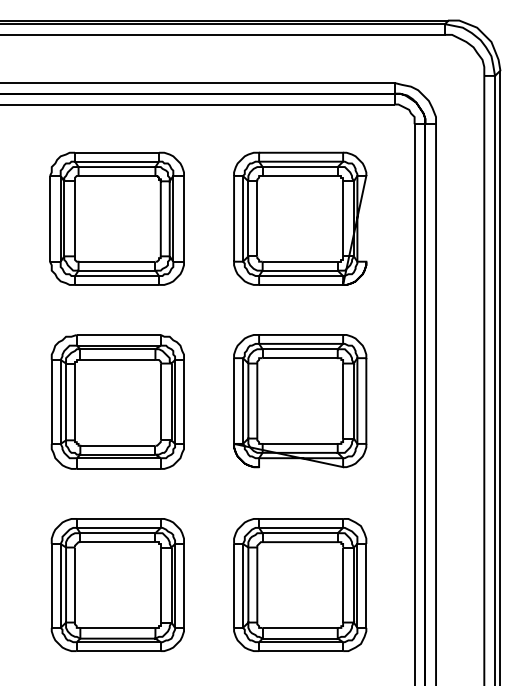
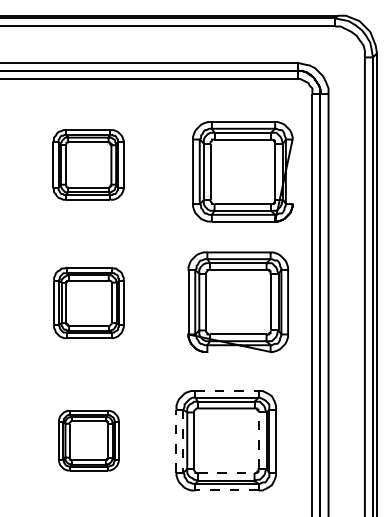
part: (116, 218) -> (87, 164), size x0.7
part: (300, 218) -> (243, 171), moved
part: (117, 401) -> (88, 302), size x0.7
part: (300, 401) -> (238, 302), moved
line: (301, 518) -> (227, 390), solid -> dashed
part: (117, 584) -> (88, 440), size x0.6
line: (234, 585) -> (176, 441), solid -> dashed
line: (243, 585) -> (183, 441), solid -> dashed
line: (343, 585) -> (258, 441), solid -> dashed
line: (300, 627) -> (226, 472), solid -> dashed
line: (300, 651) -> (226, 490), solid -> dashed

